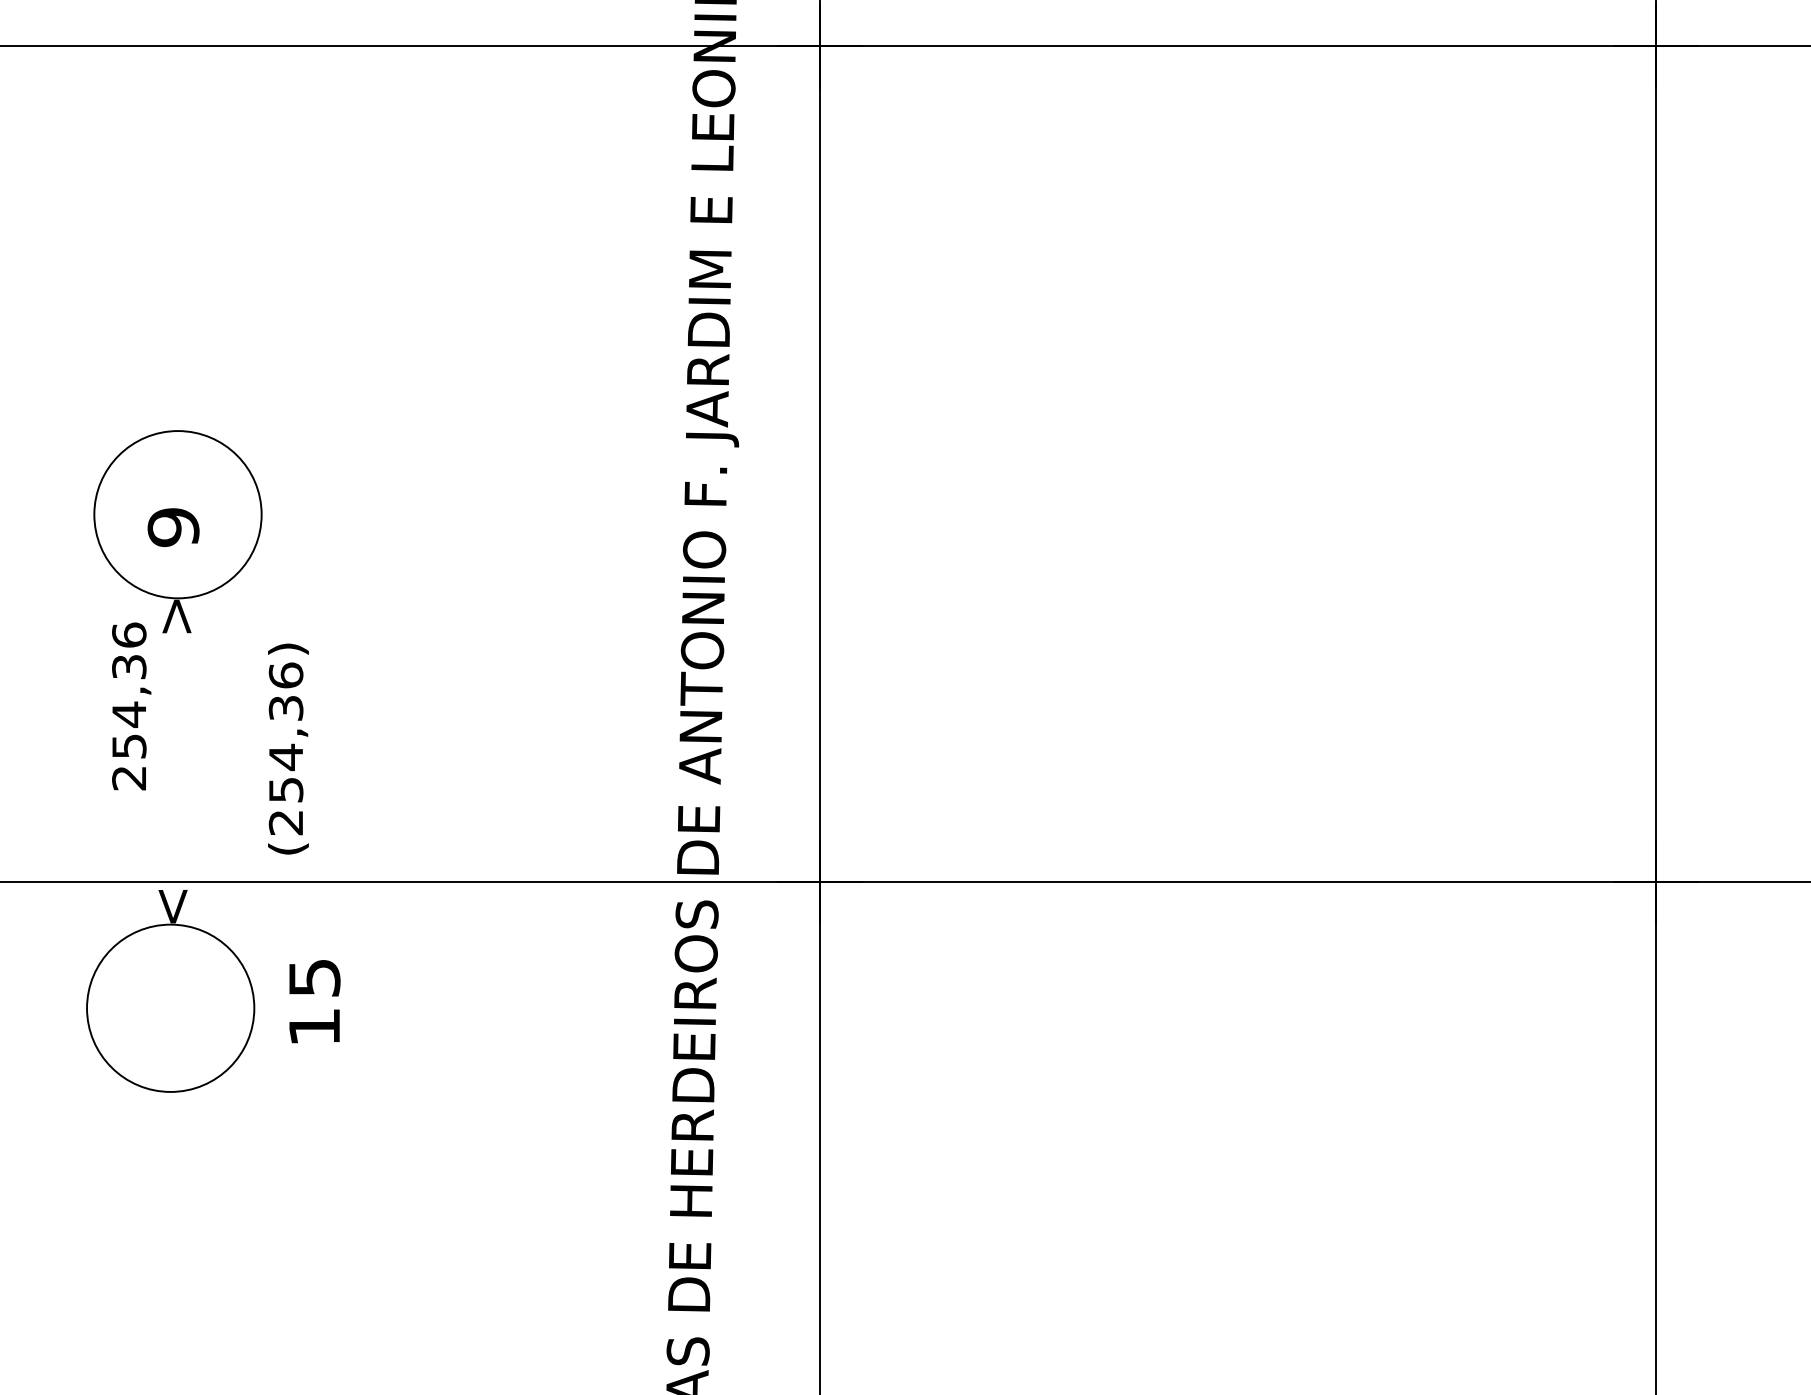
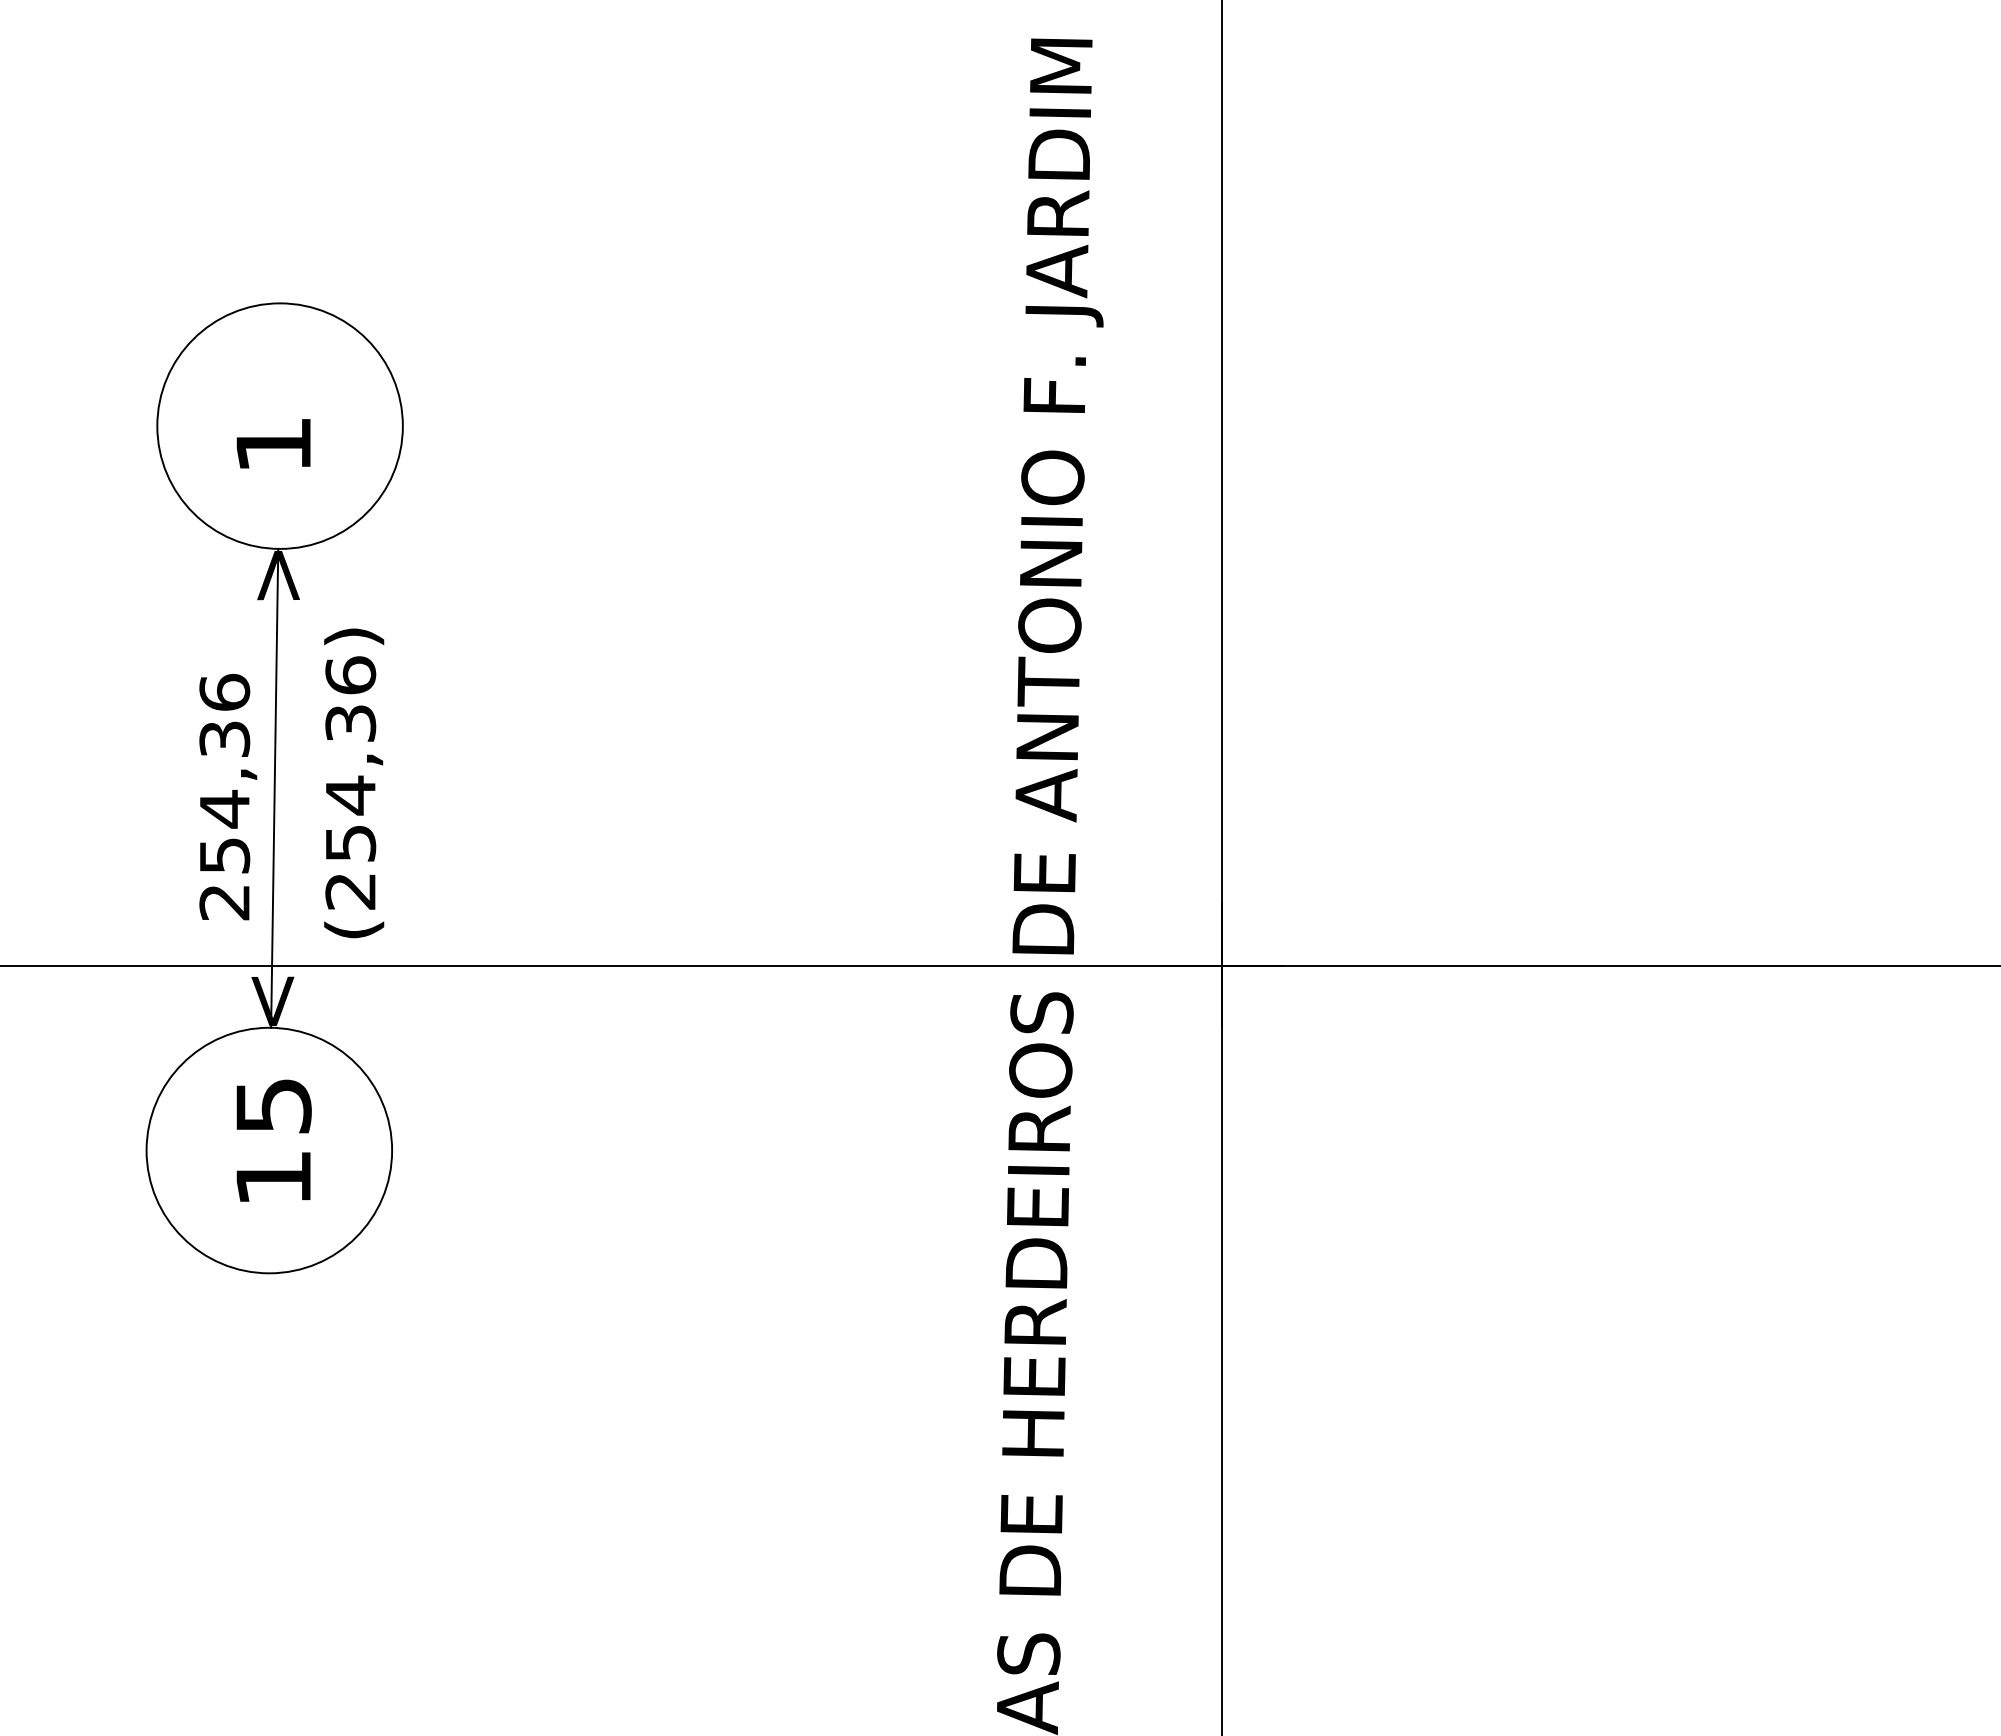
text: (173, 527) -> (273, 444), 9 -> 1
text: (131, 706) -> (227, 797), moved
text: (288, 748) -> (354, 782), moved
line: (173, 761) -> (273, 788), added
text: (314, 1001) -> (273, 1140), moved

